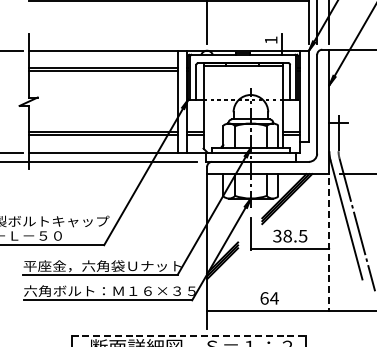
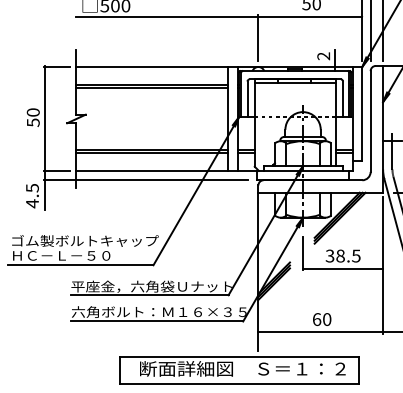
text: (270, 40) -> (323, 56), 1 -> 2
line: (329, 245) -> (383, 265), dashed -> solid
text: (273, 298) -> (326, 319), 64 -> 60
line: (188, 335) -> (239, 357), dashed -> solid

